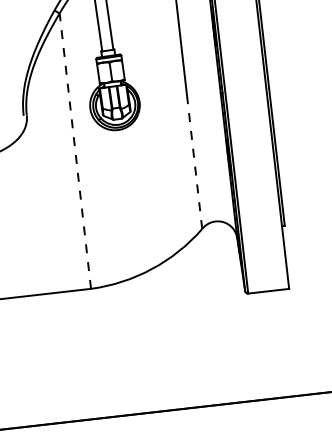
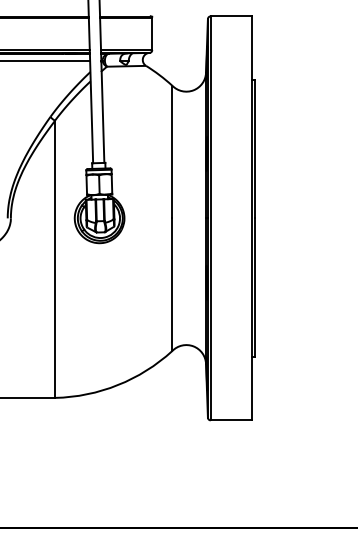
line: (75, 151) -> (55, 259), dashed -> solid
line: (194, 162) -> (172, 284), dashed -> solid

